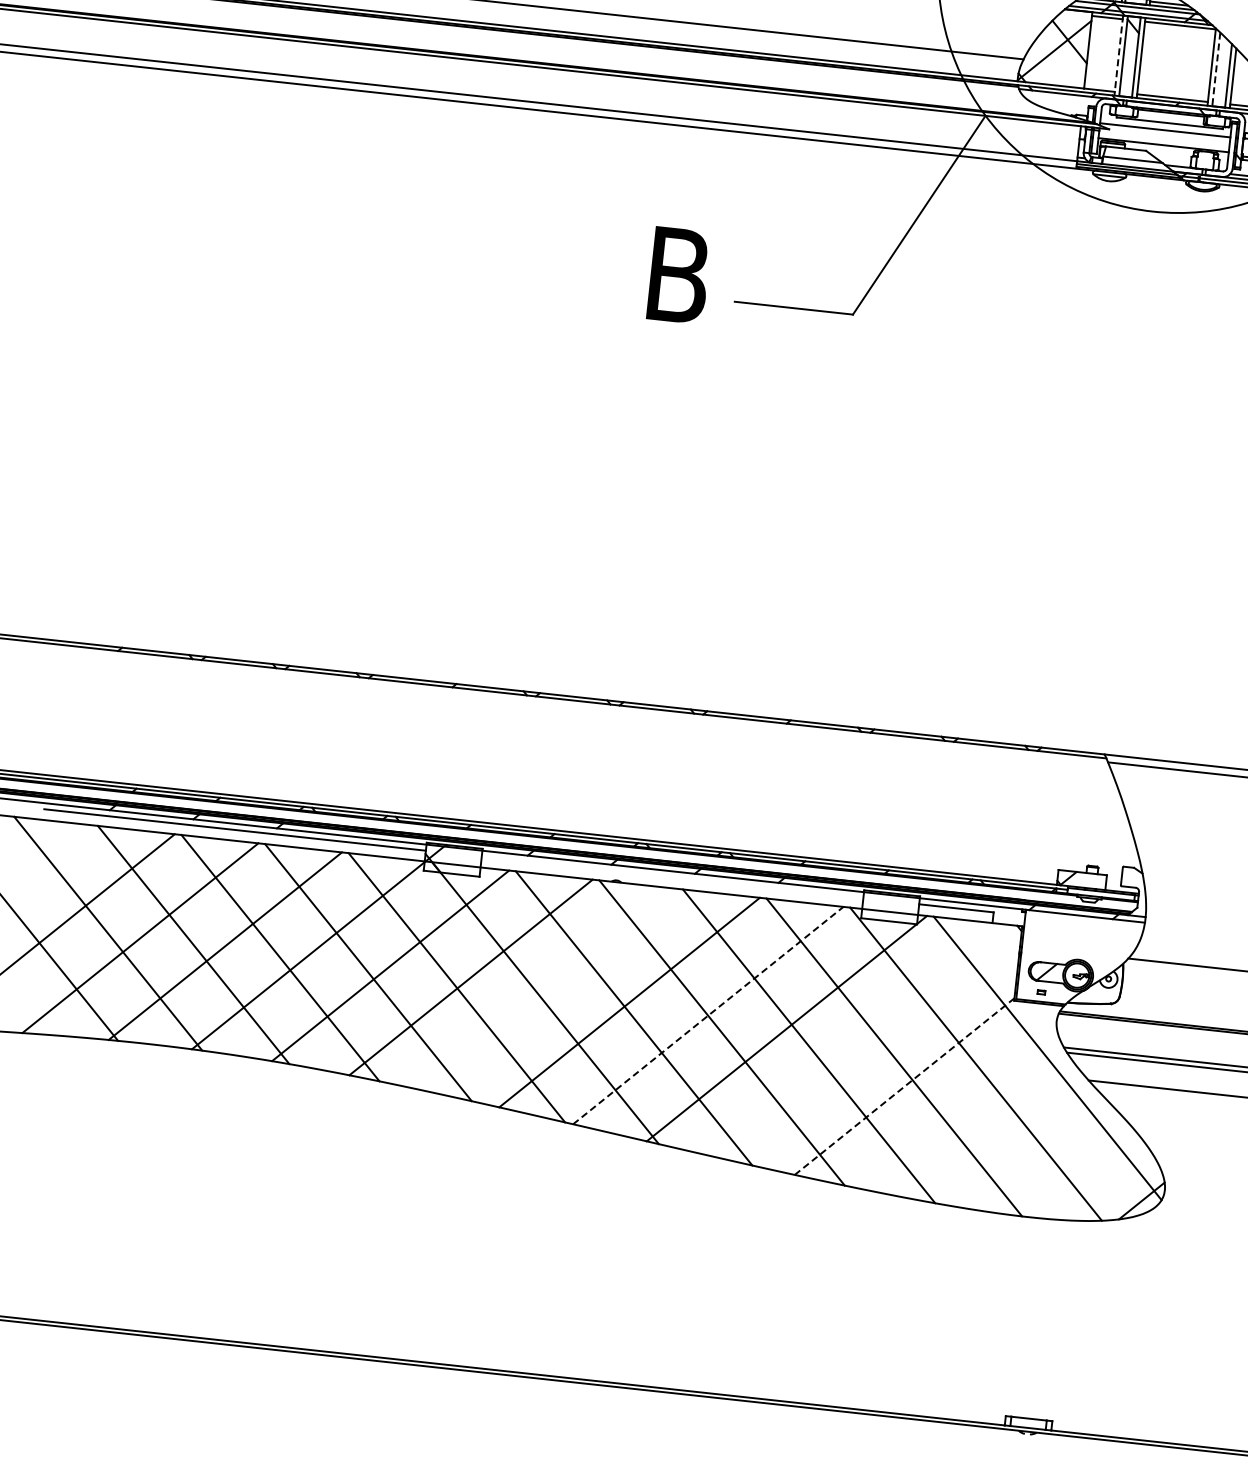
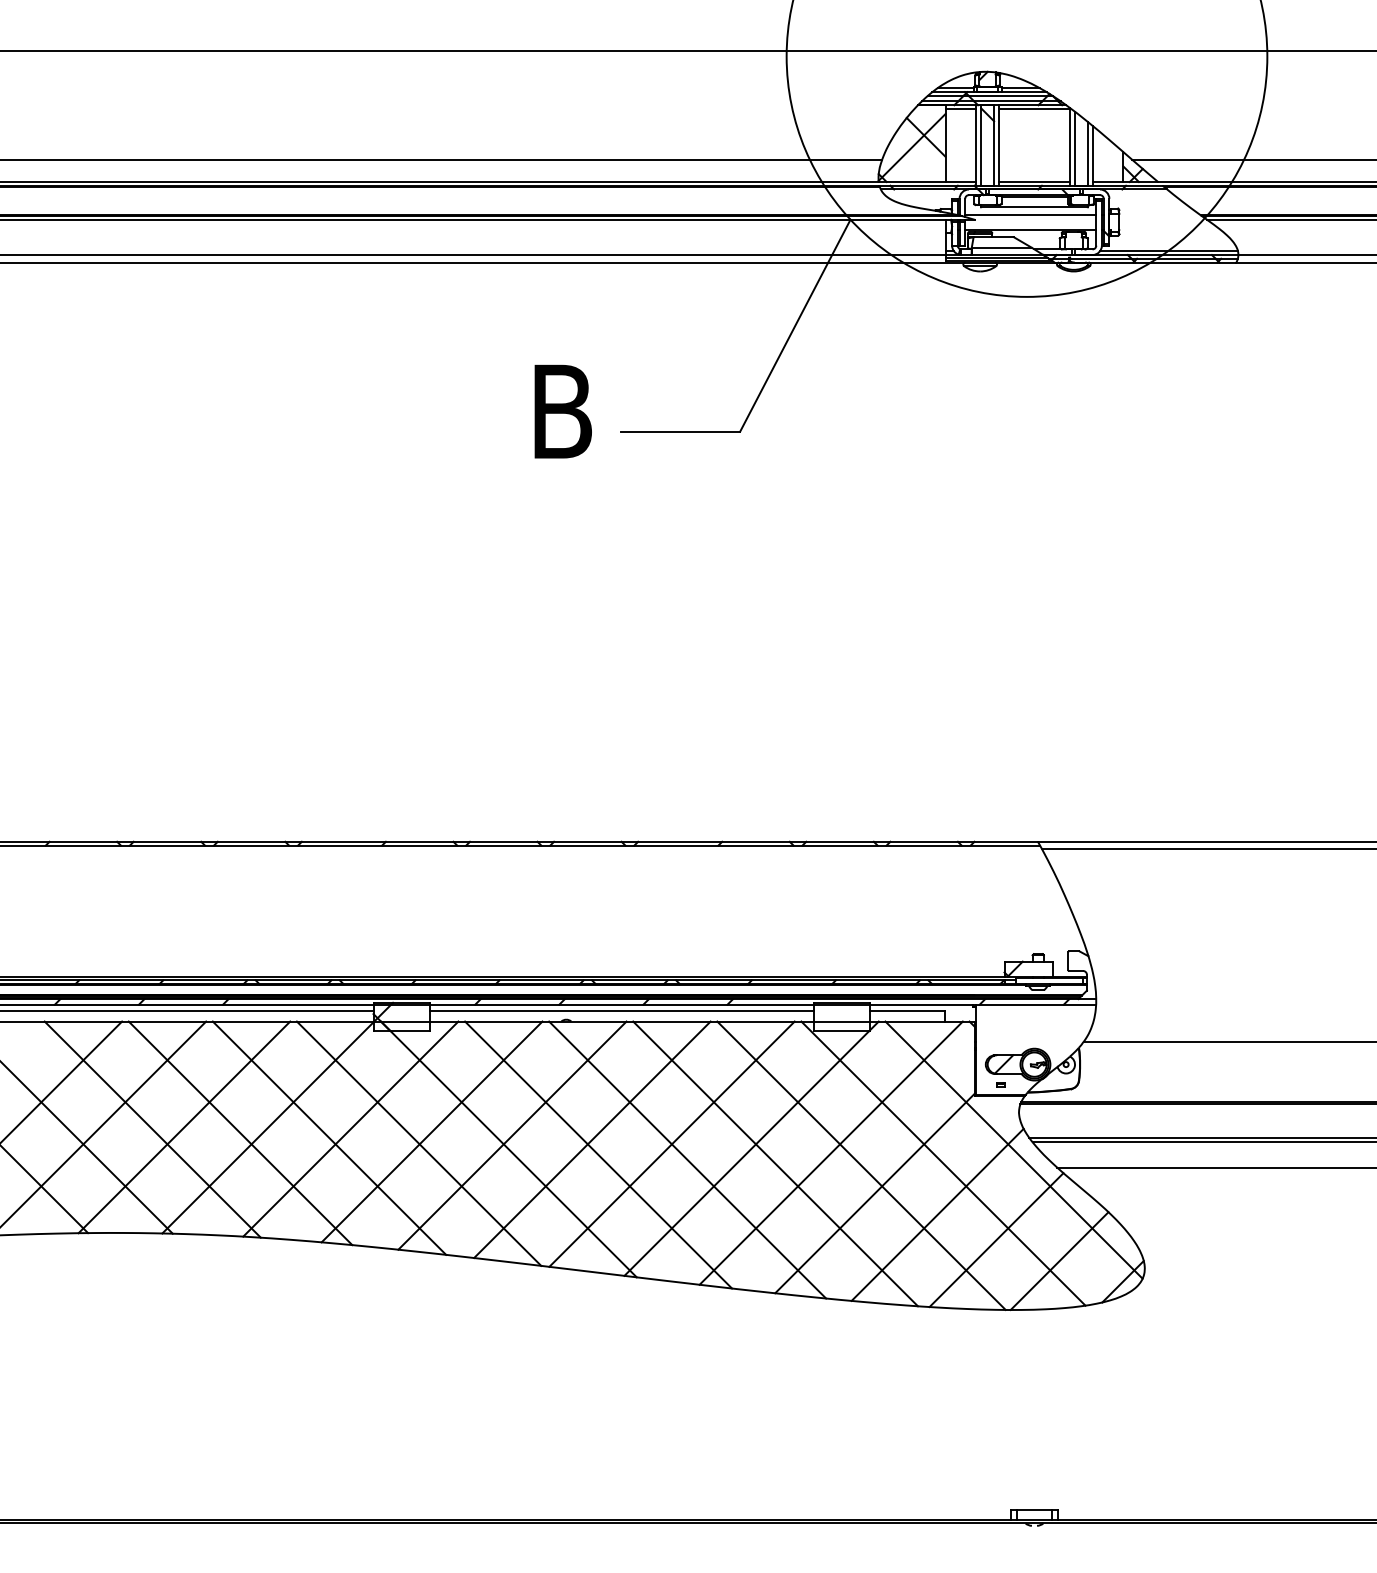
line: (1118, 55) -> (976, 145), dashed -> solid
line: (1215, 70) -> (1074, 149), dashed -> solid
line: (672, 877) -> (621, 1010), added
line: (550, 989) -> (512, 1135), added
line: (708, 1014) -> (672, 1143), dashed -> solid
line: (864, 1040) -> (830, 1152), added
line: (904, 1086) -> (874, 1193), dashed -> solid
line: (964, 1114) -> (937, 1214), added
line: (1020, 1146) -> (996, 1240), added
line: (1080, 1173) -> (1059, 1260), added

